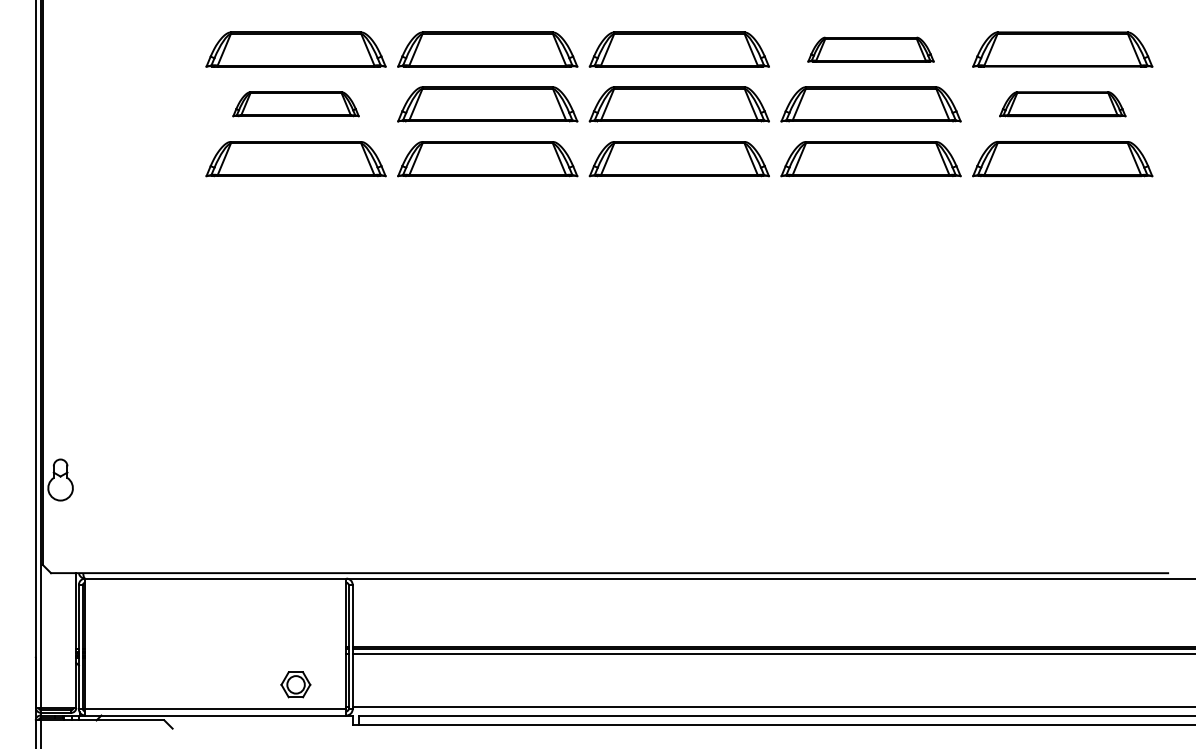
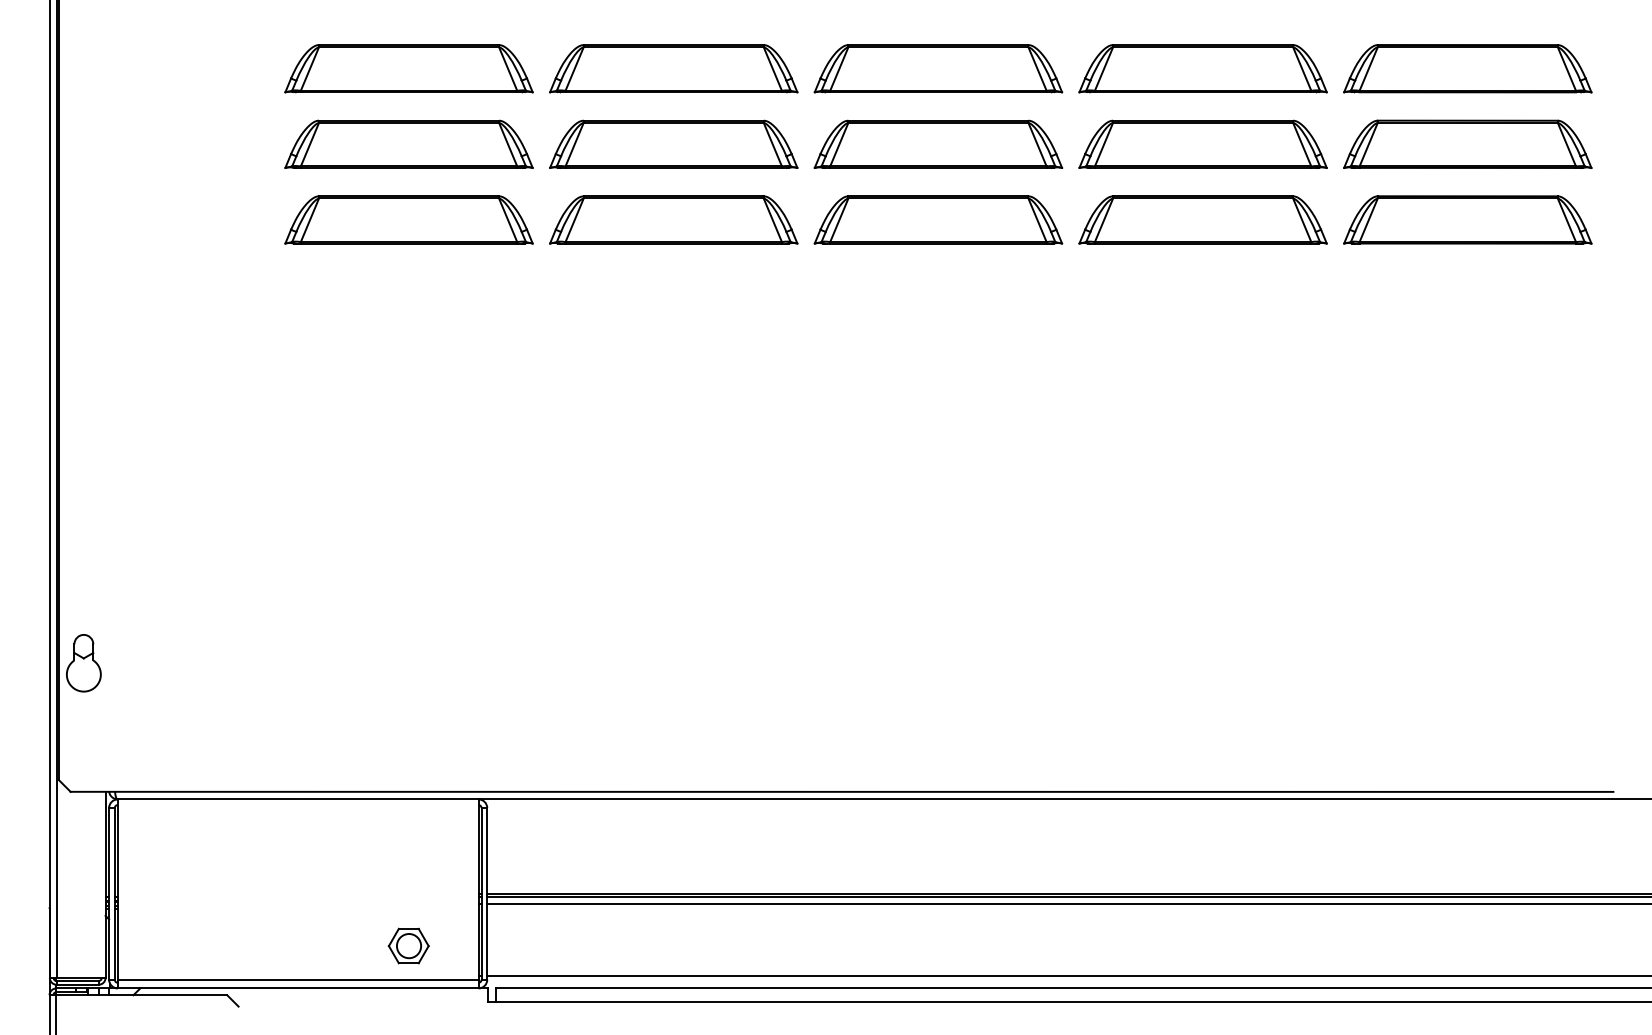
part: (870, 49) -> (1202, 68), size x1.43
part: (295, 103) -> (408, 143), size x1.43
part: (1062, 103) -> (1467, 143), size x1.43

